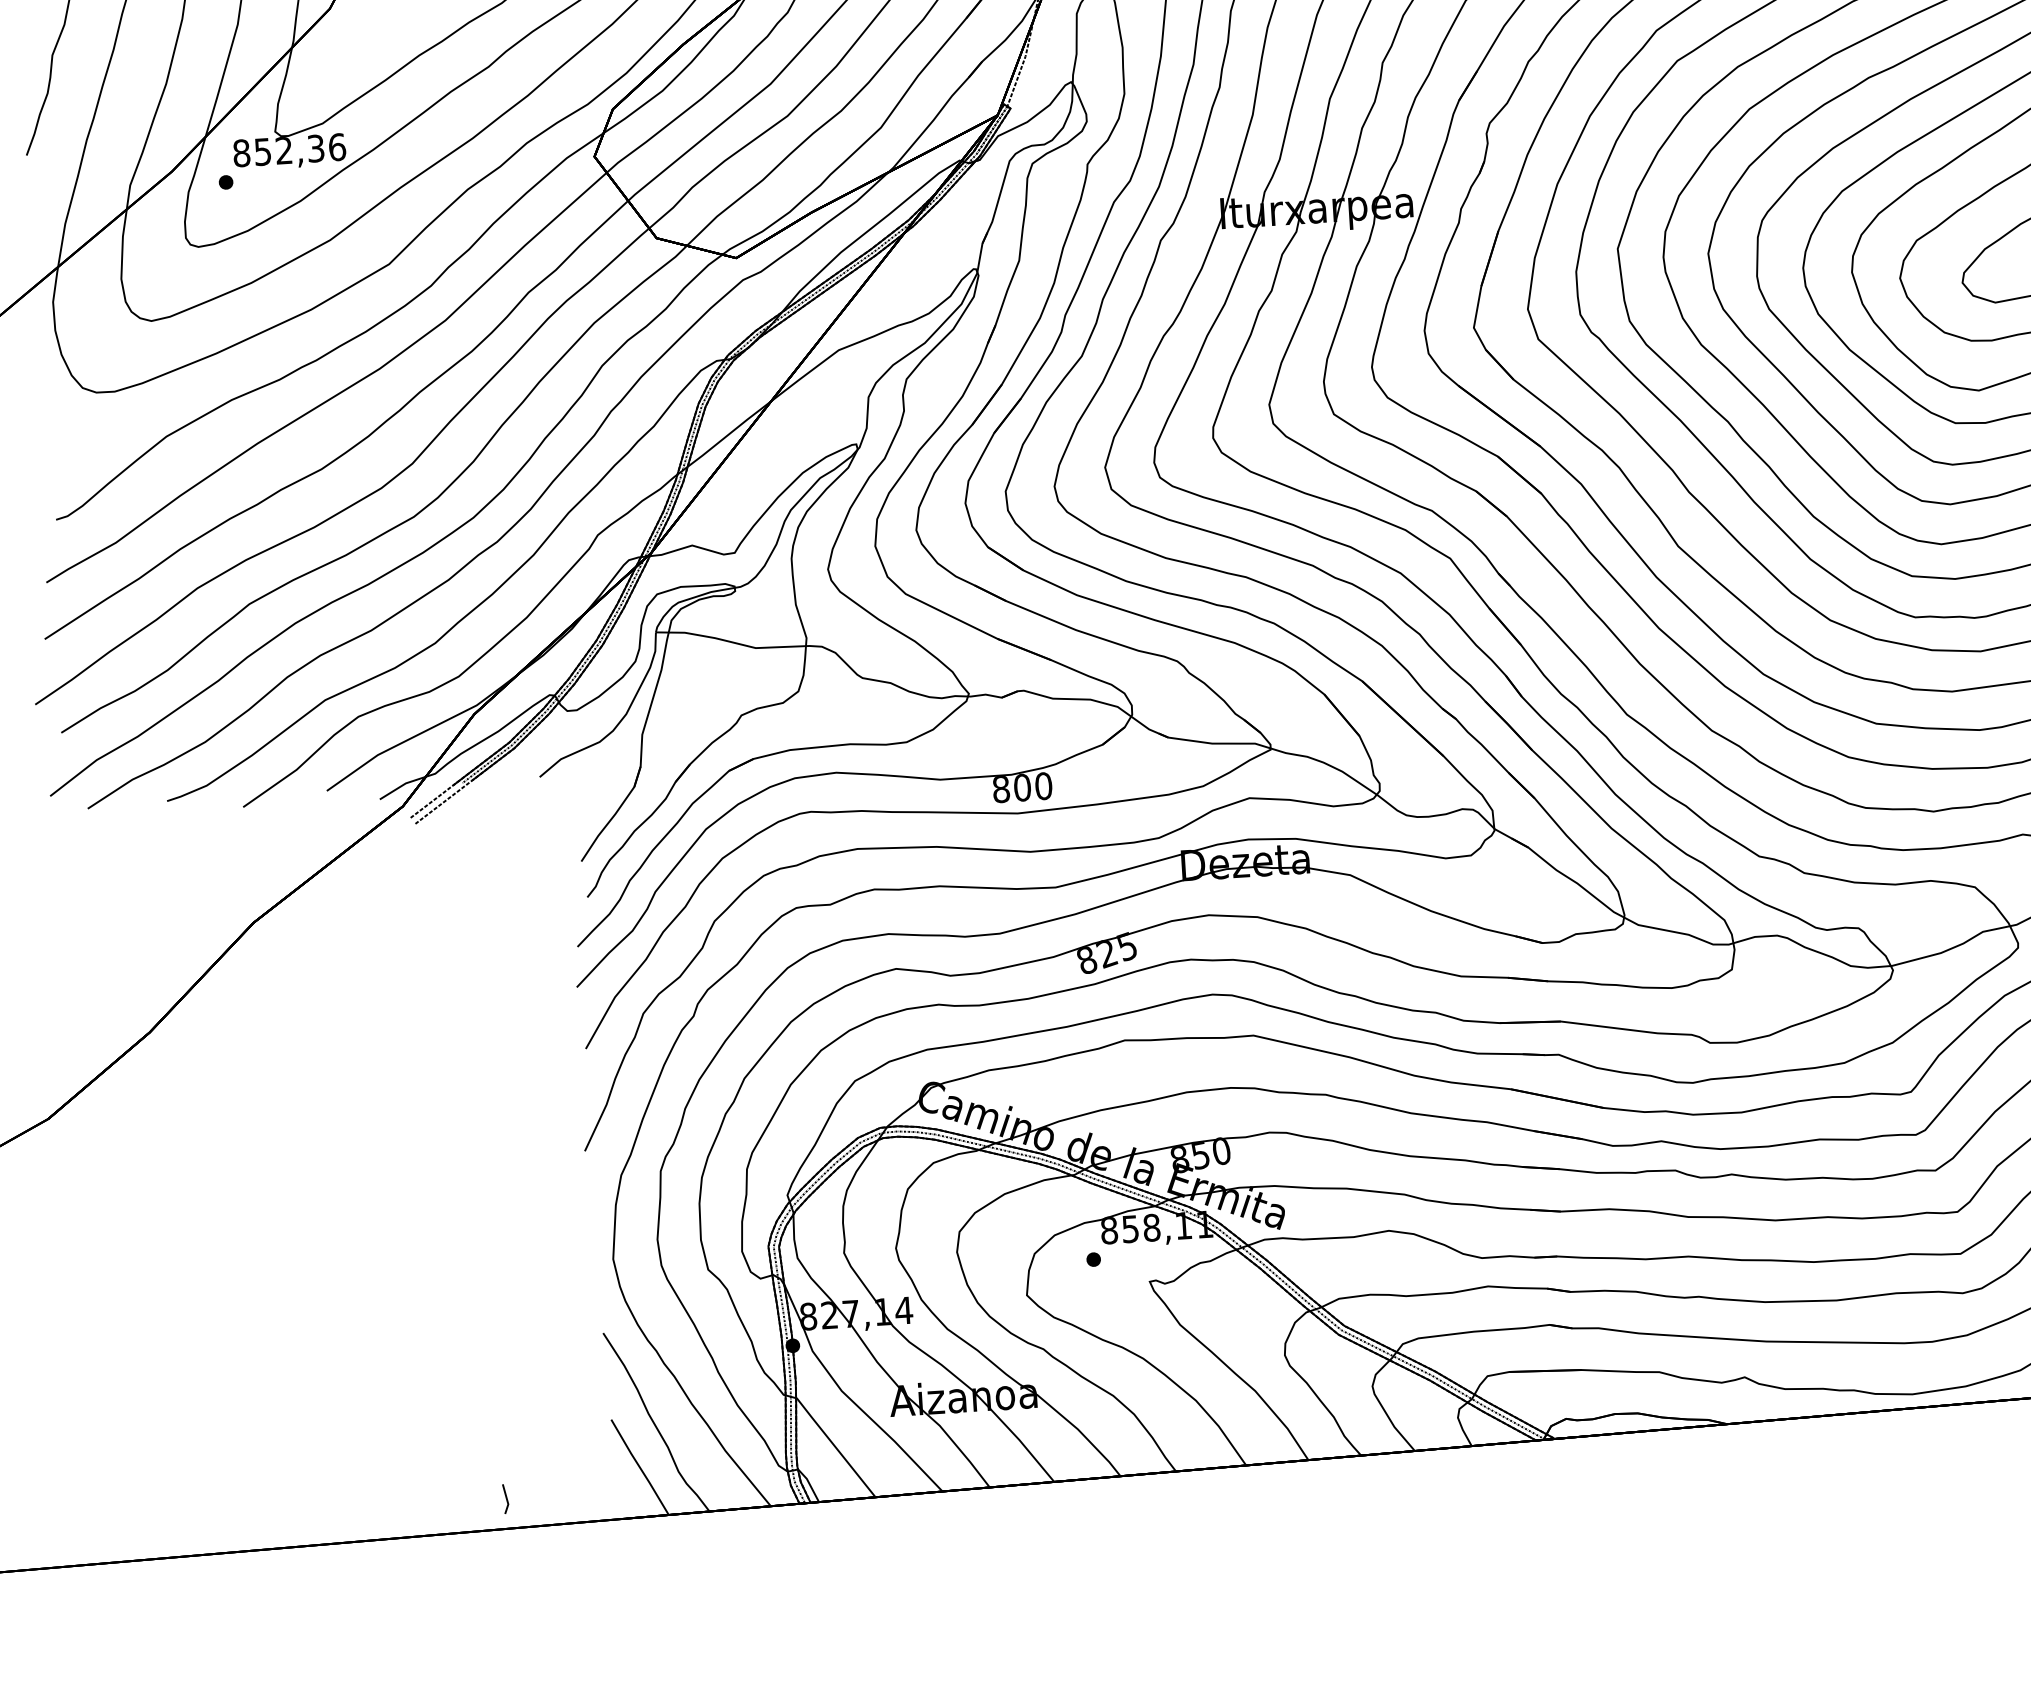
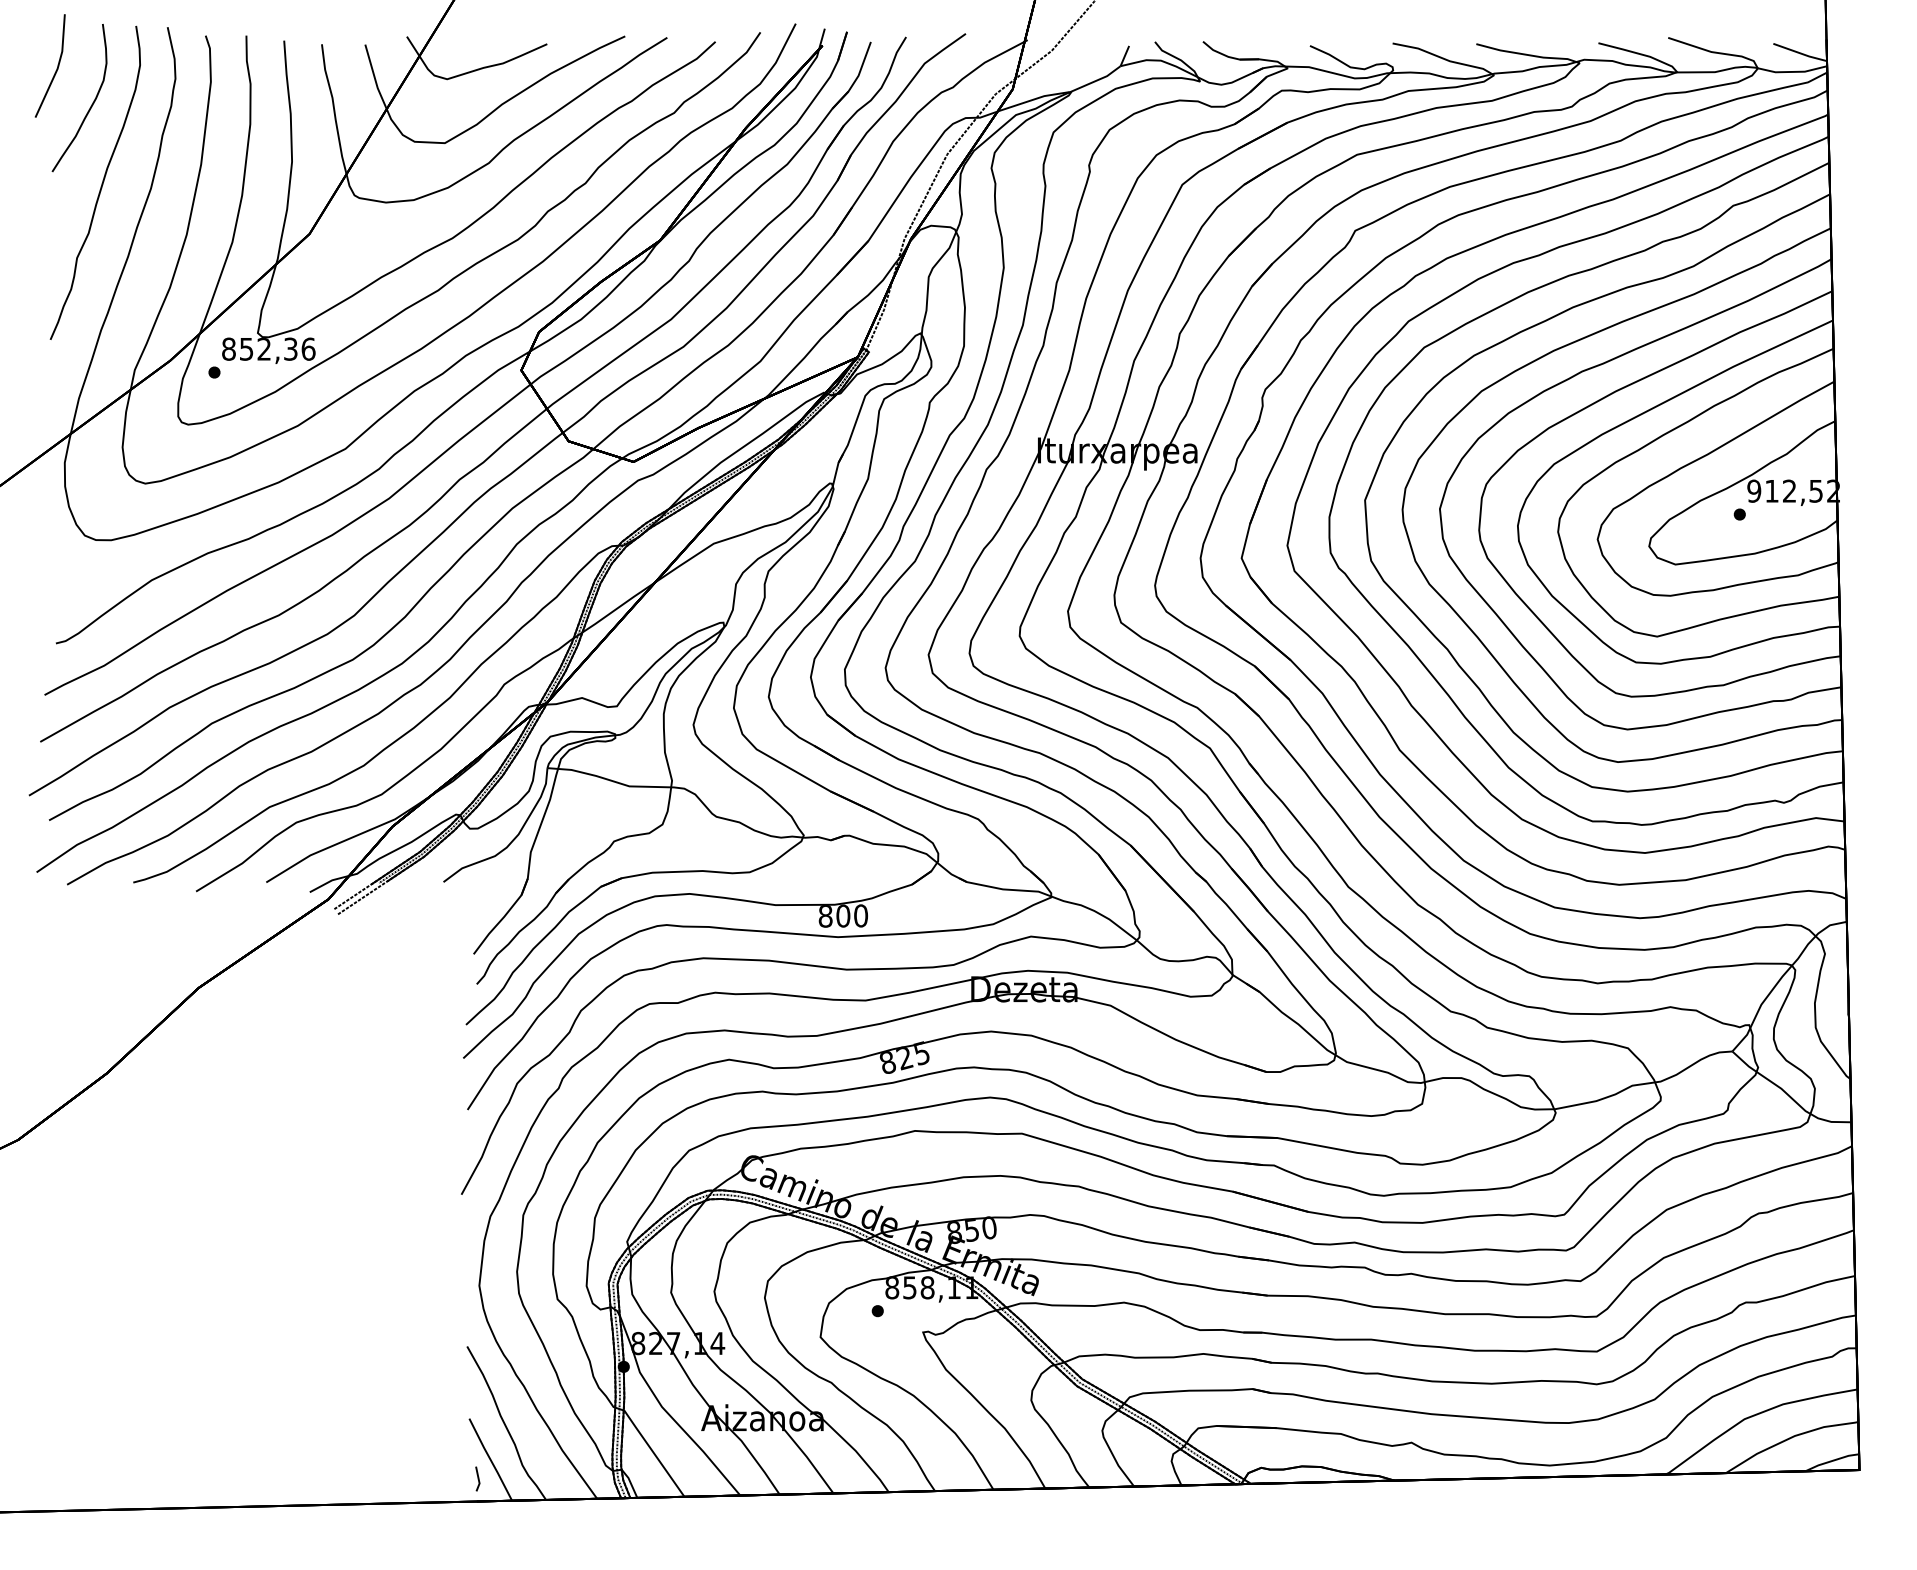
line: (505, 1498) -> (477, 1478), moved

